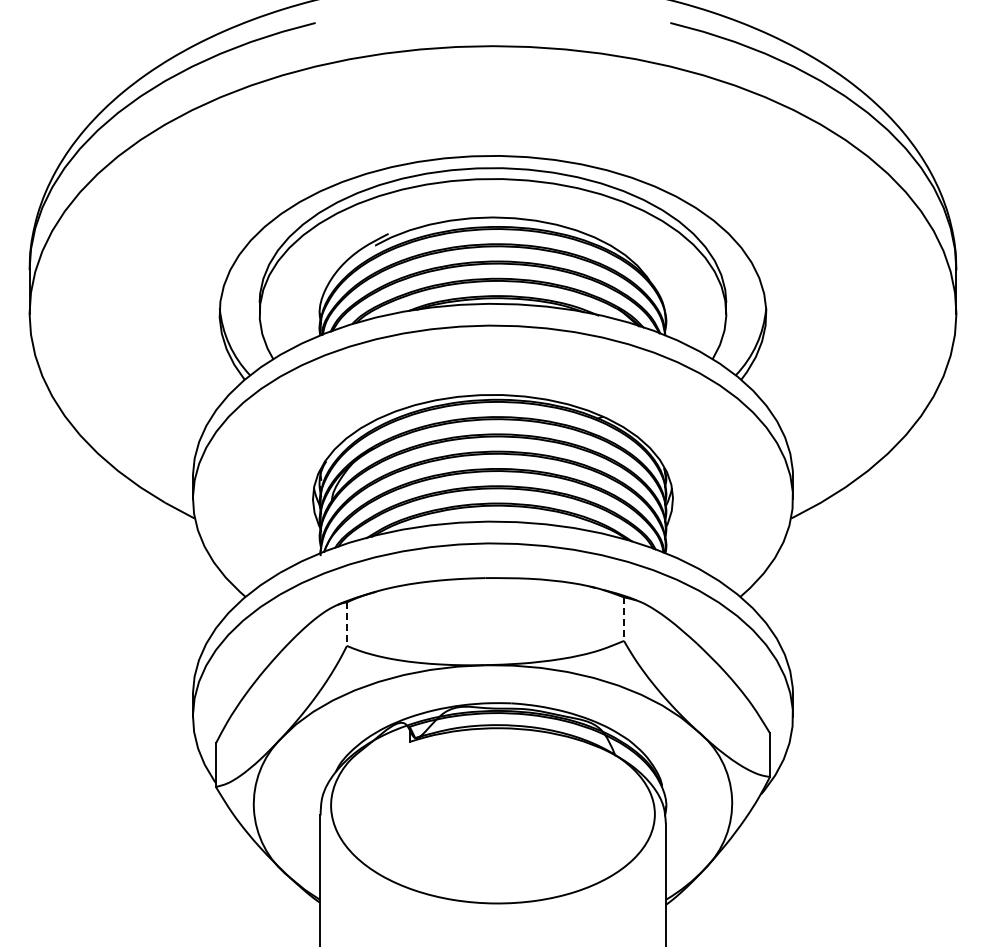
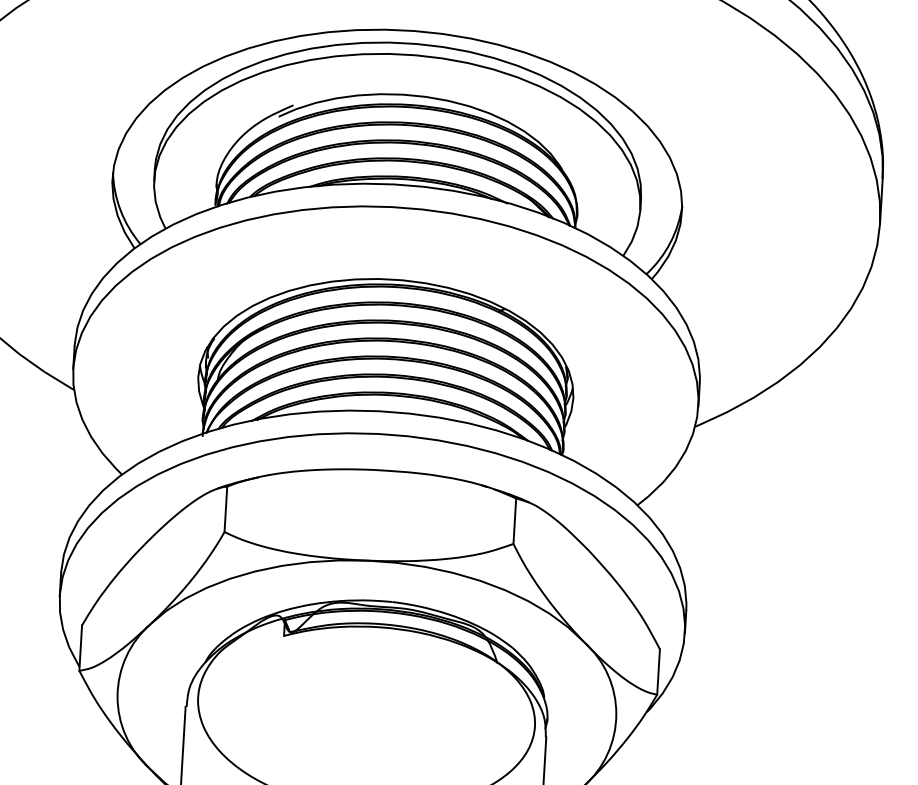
line: (623, 619) -> (514, 521), dashed -> solid
line: (346, 624) -> (225, 509), dashed -> solid

